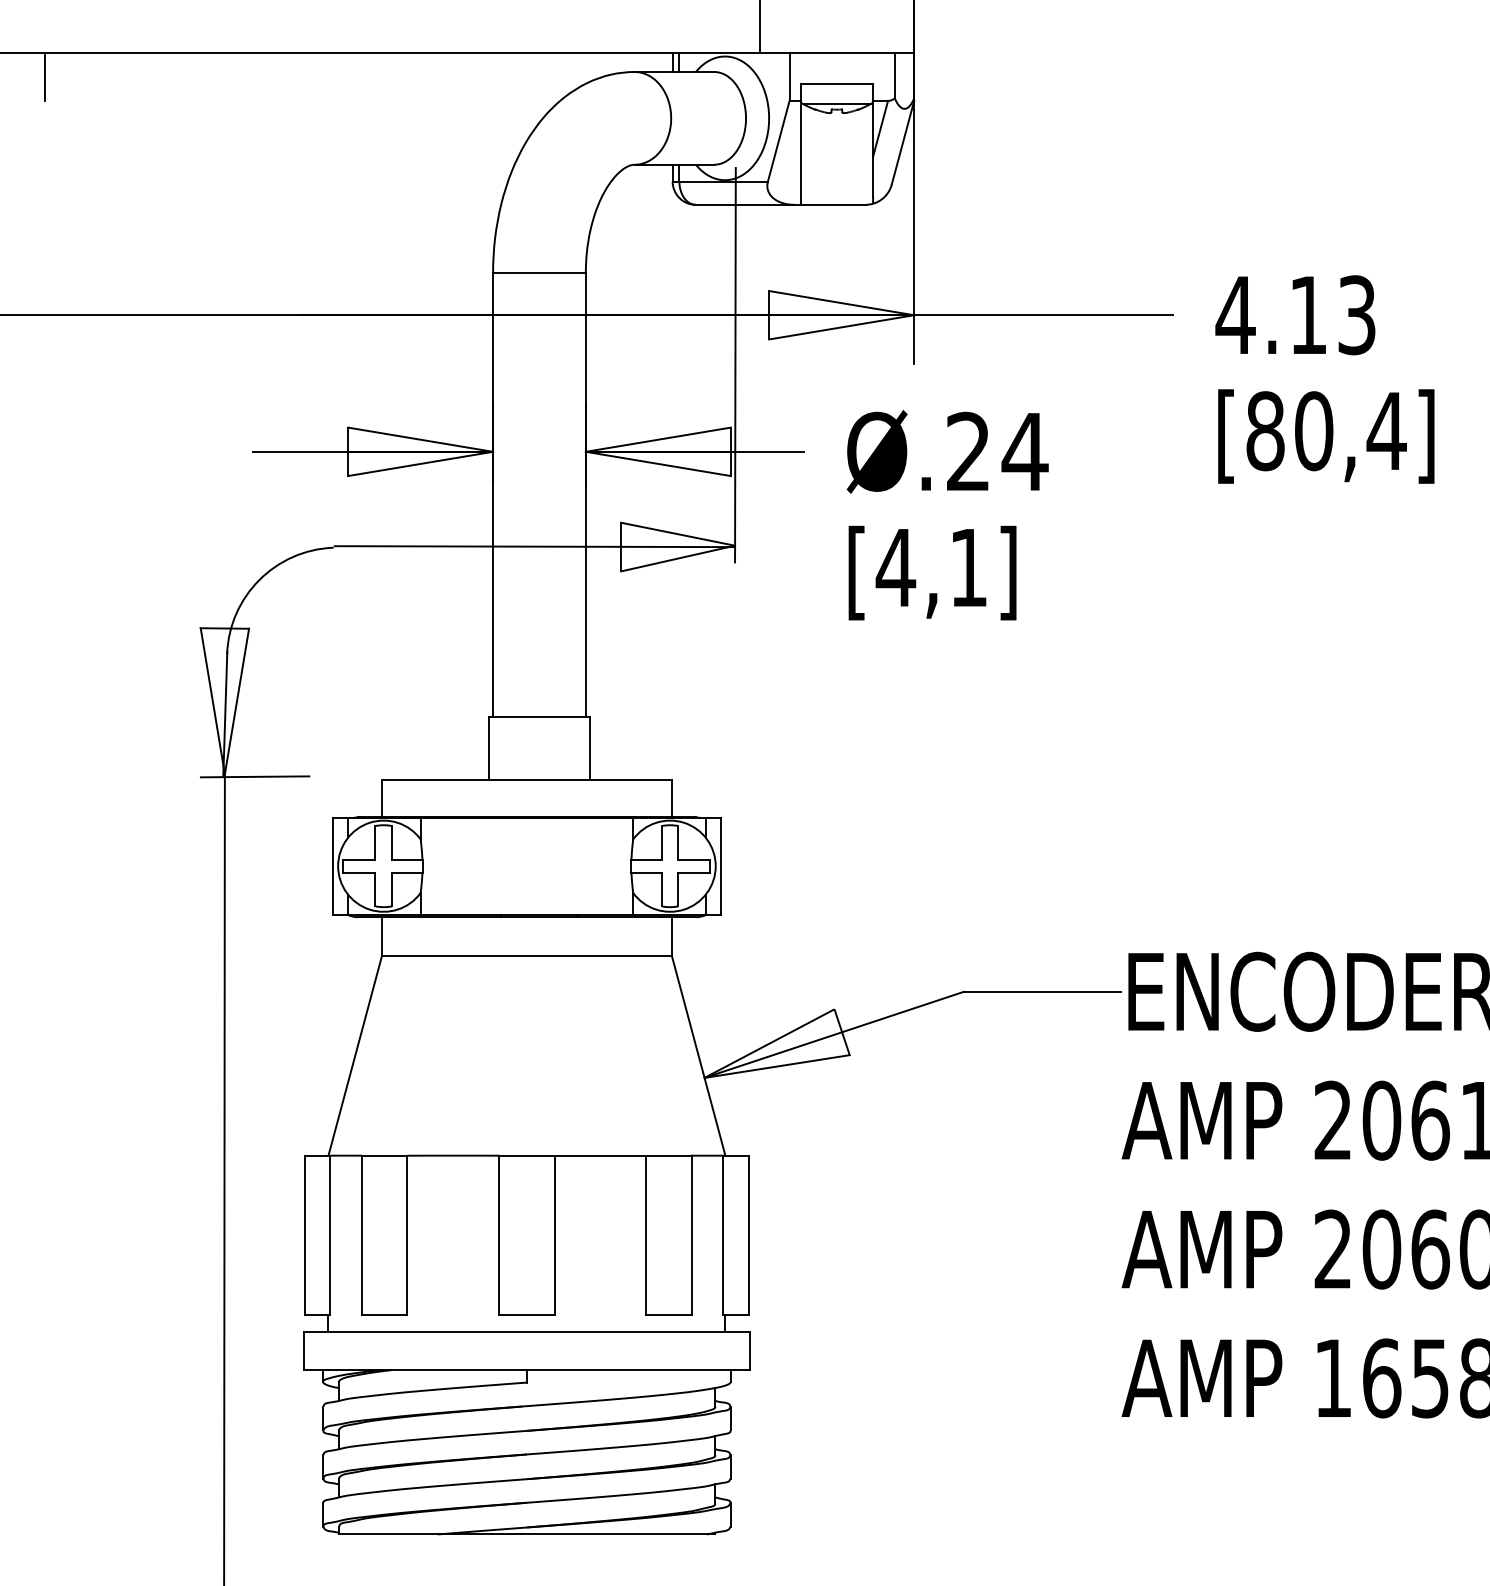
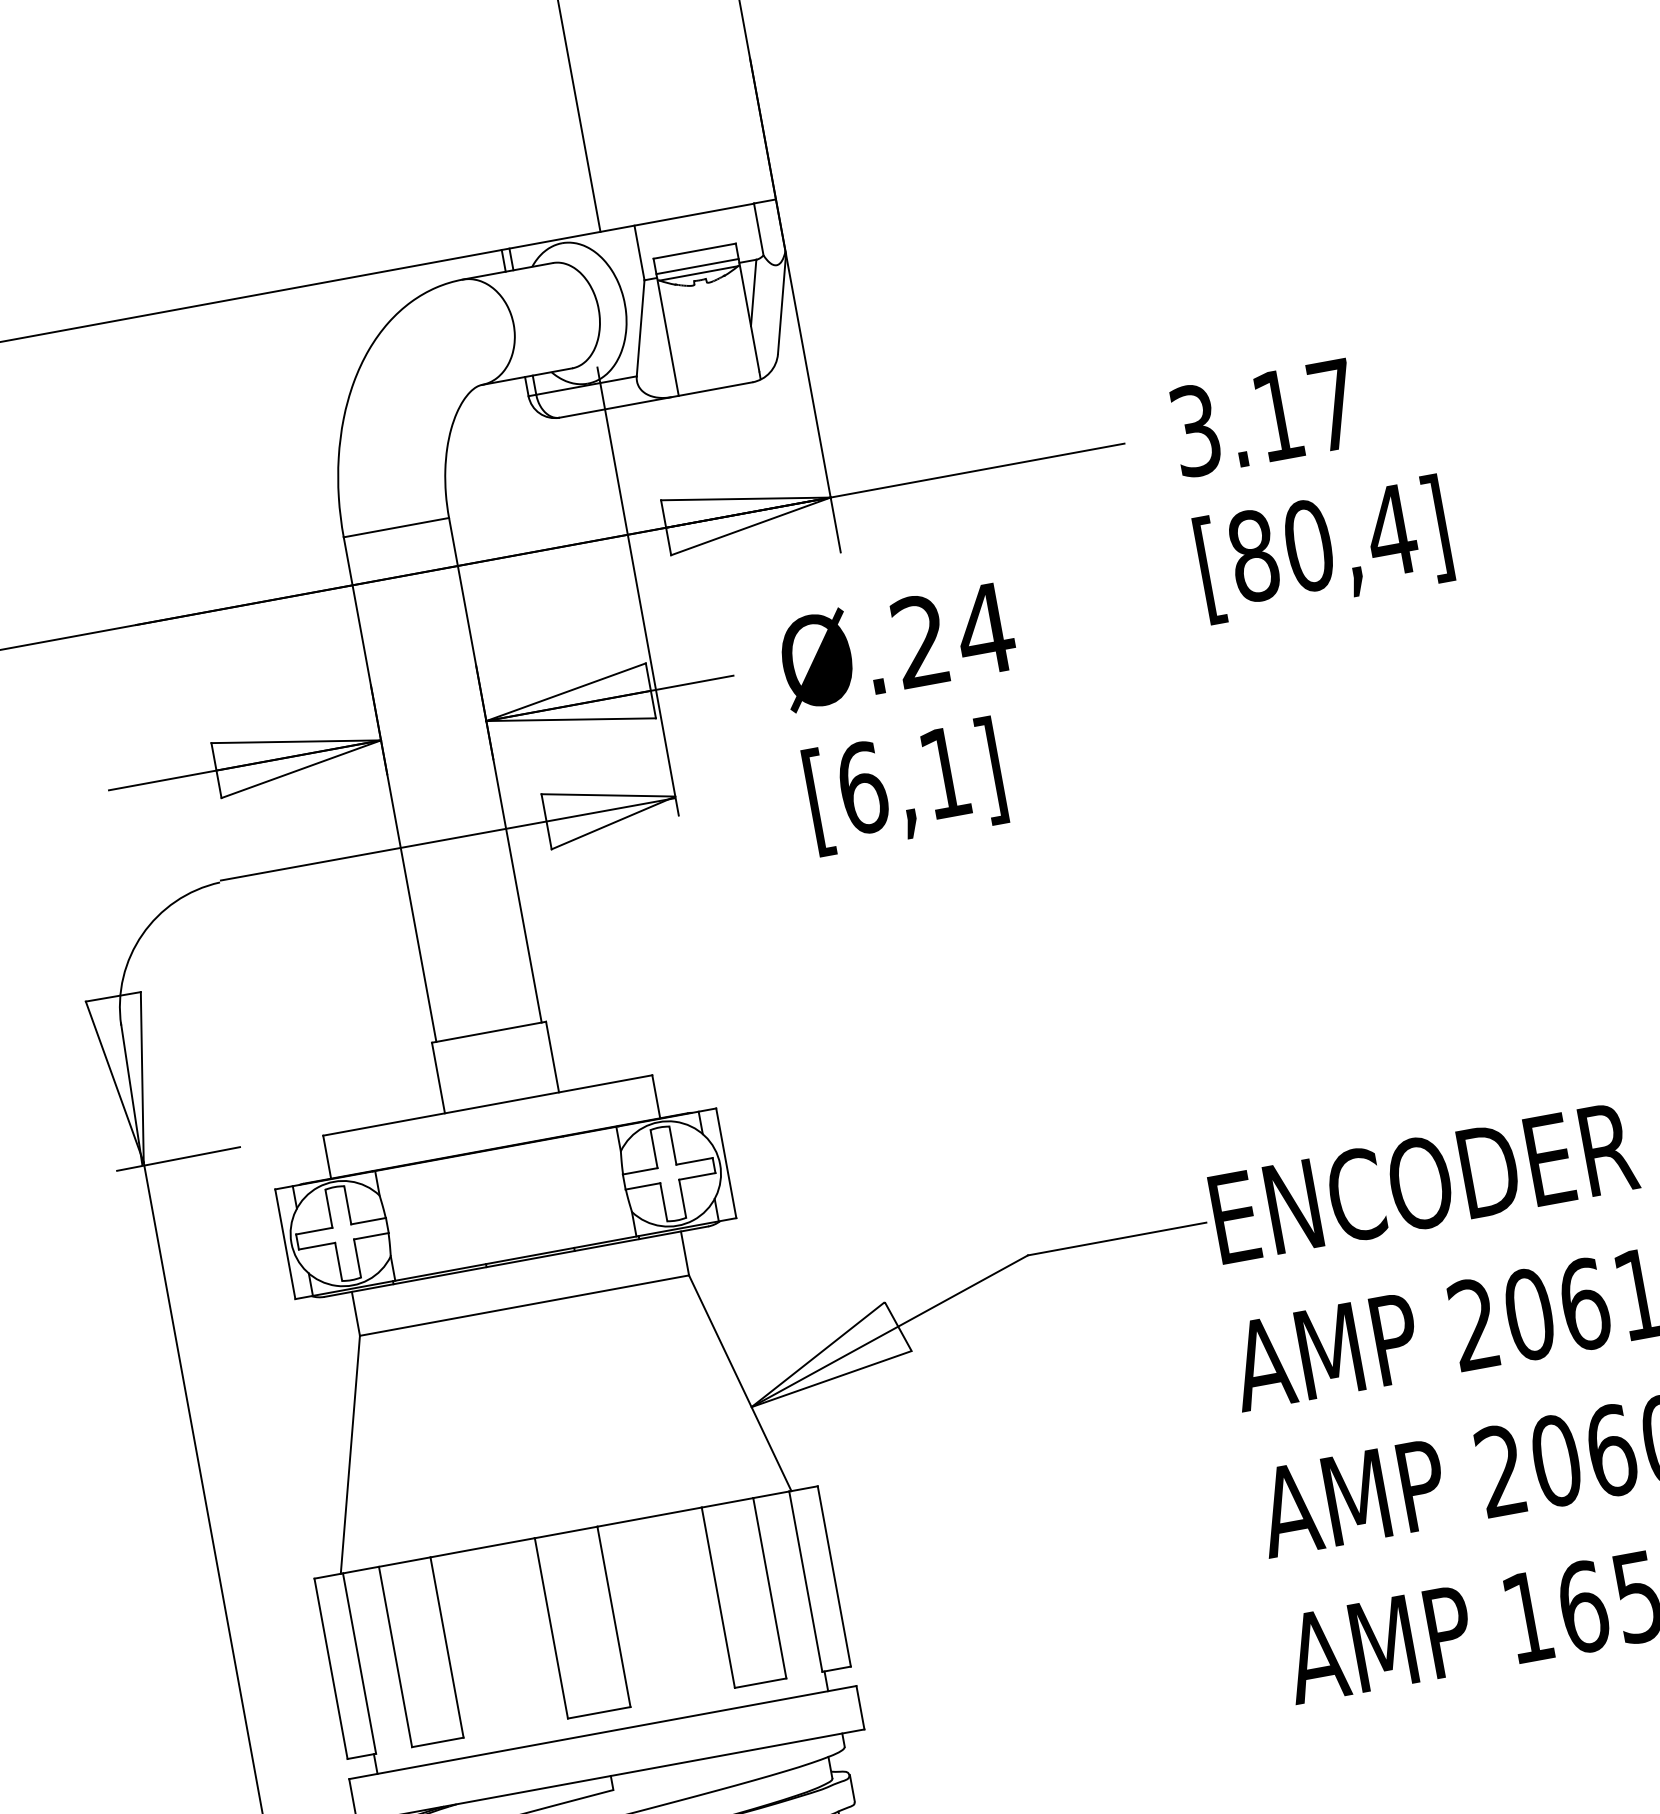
line: (836, 97) -> (697, 266), added
text: (1295, 315) -> (1263, 418), 4.13 -> 3.17
text: (895, 567) -> (862, 787), [4,1] -> [6,1]

